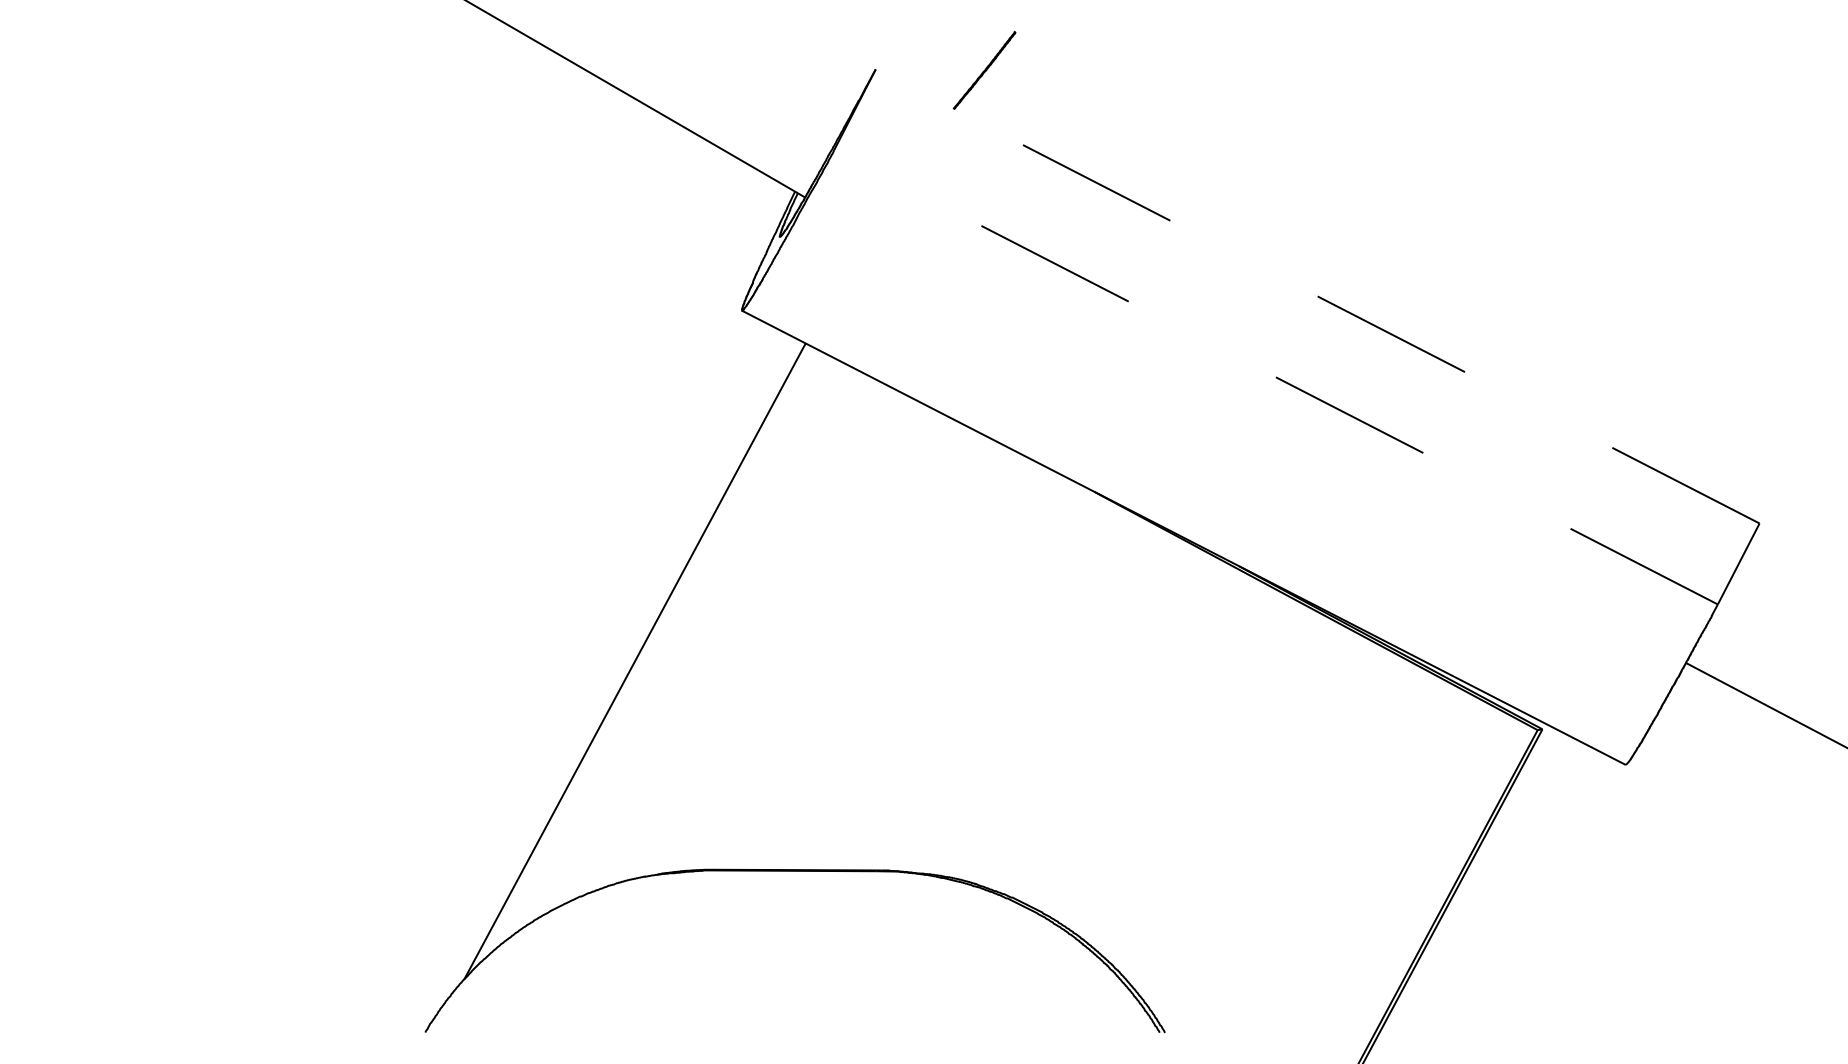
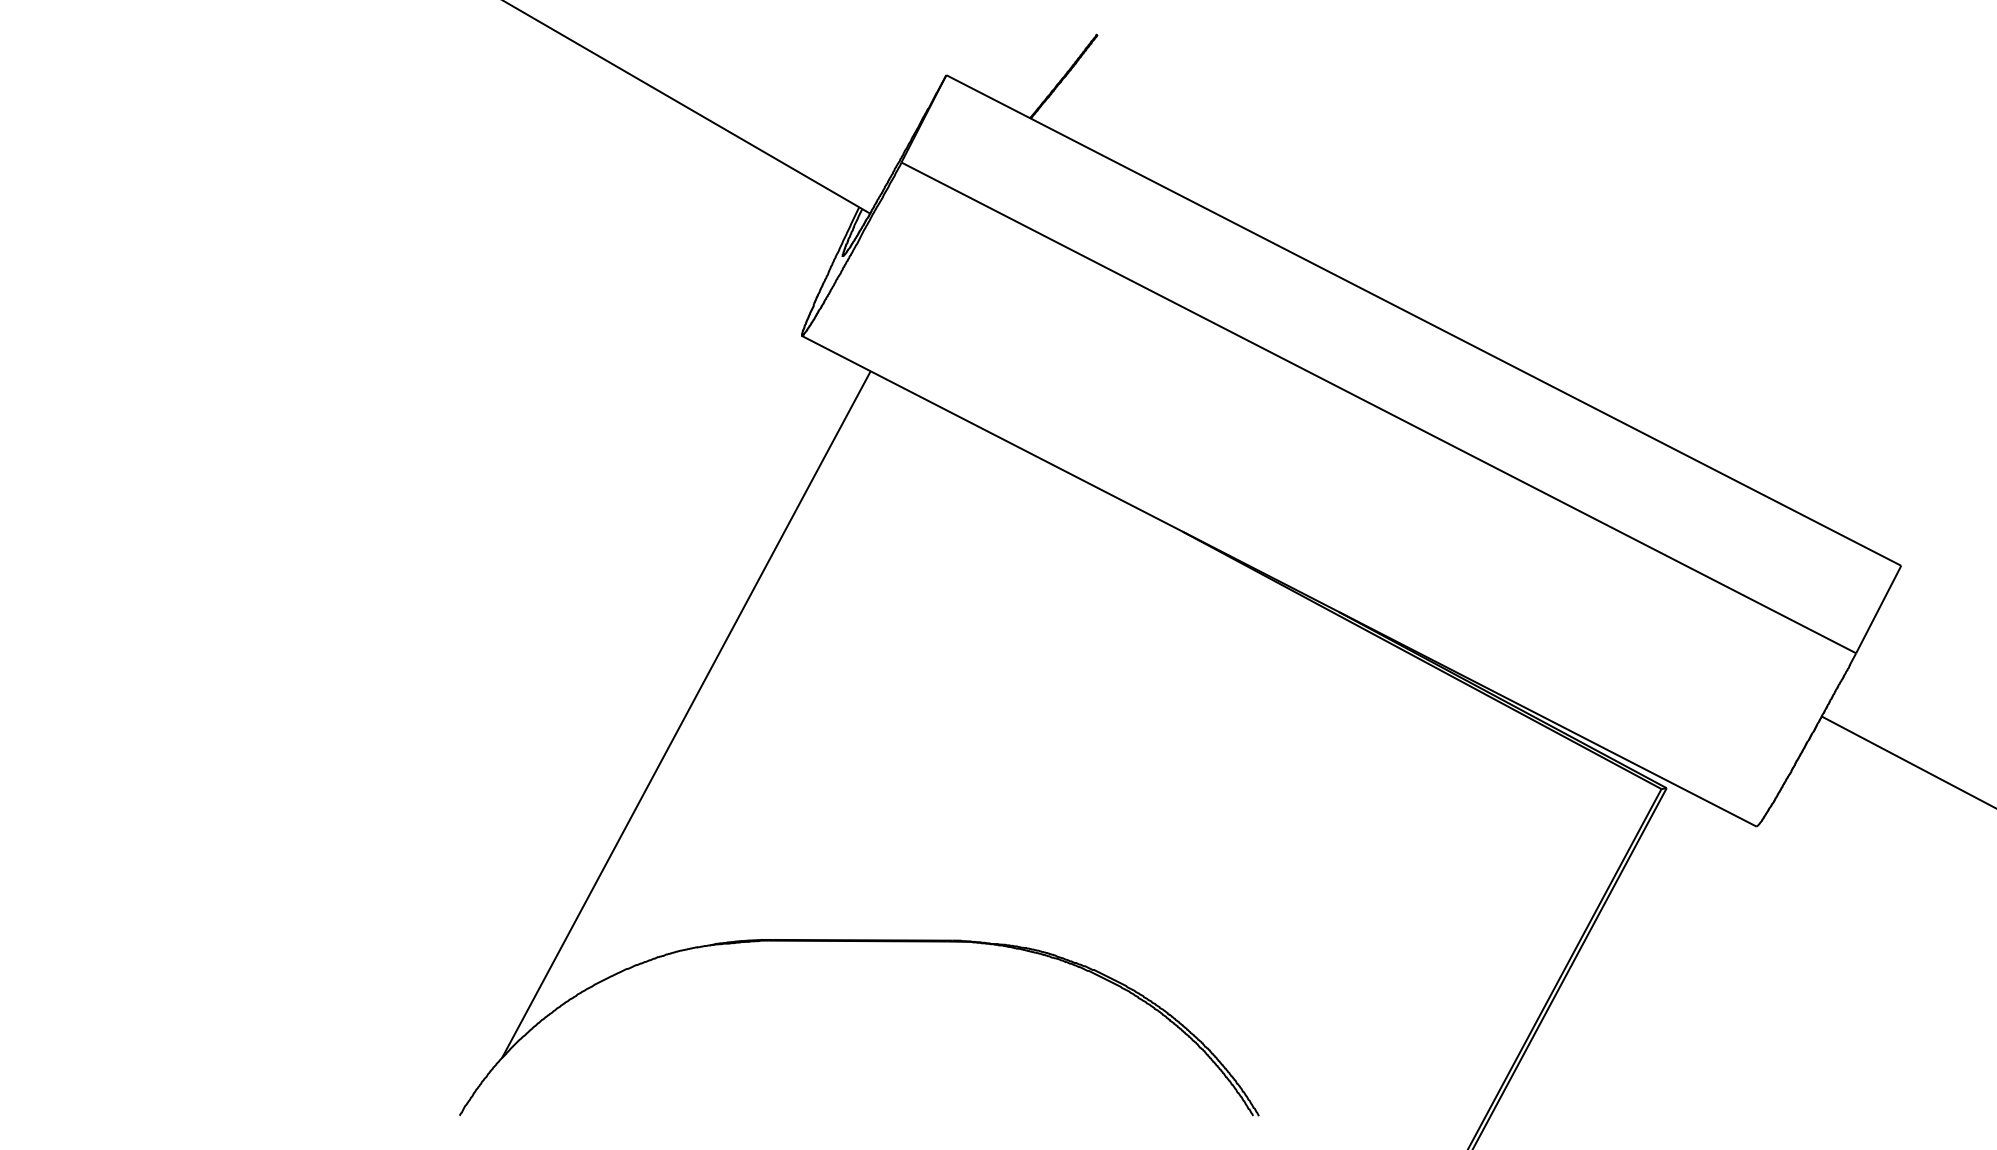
line: (1317, 296) -> (1423, 320), dashed -> solid
line: (1275, 376) -> (1378, 407), dashed -> solid

